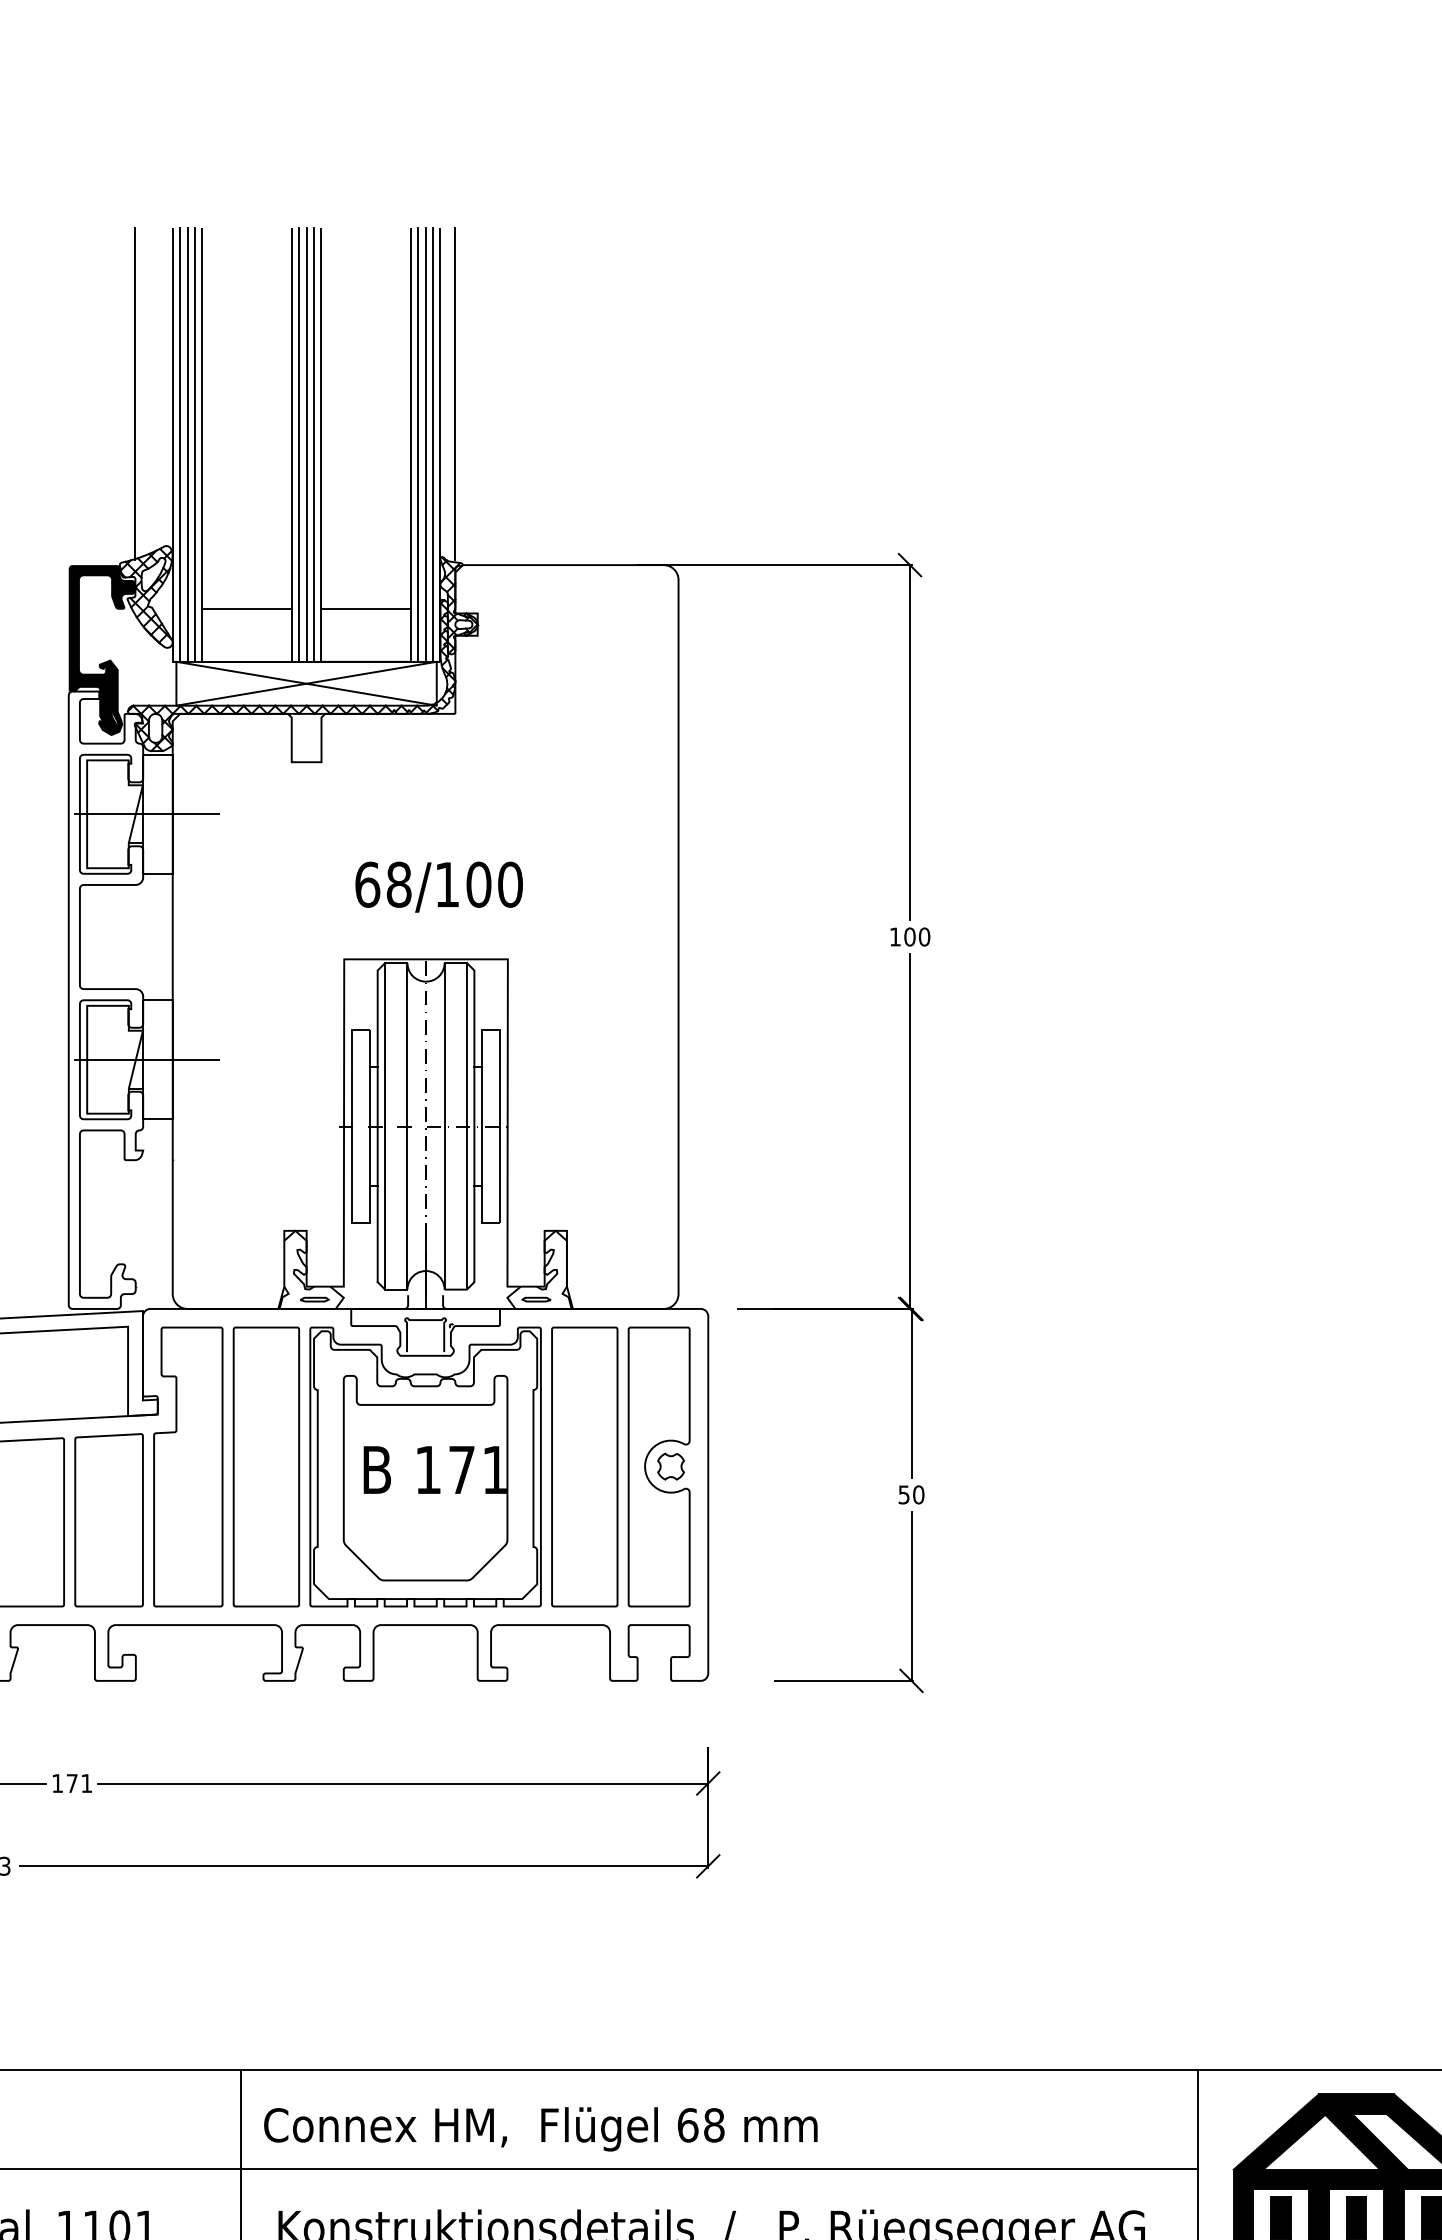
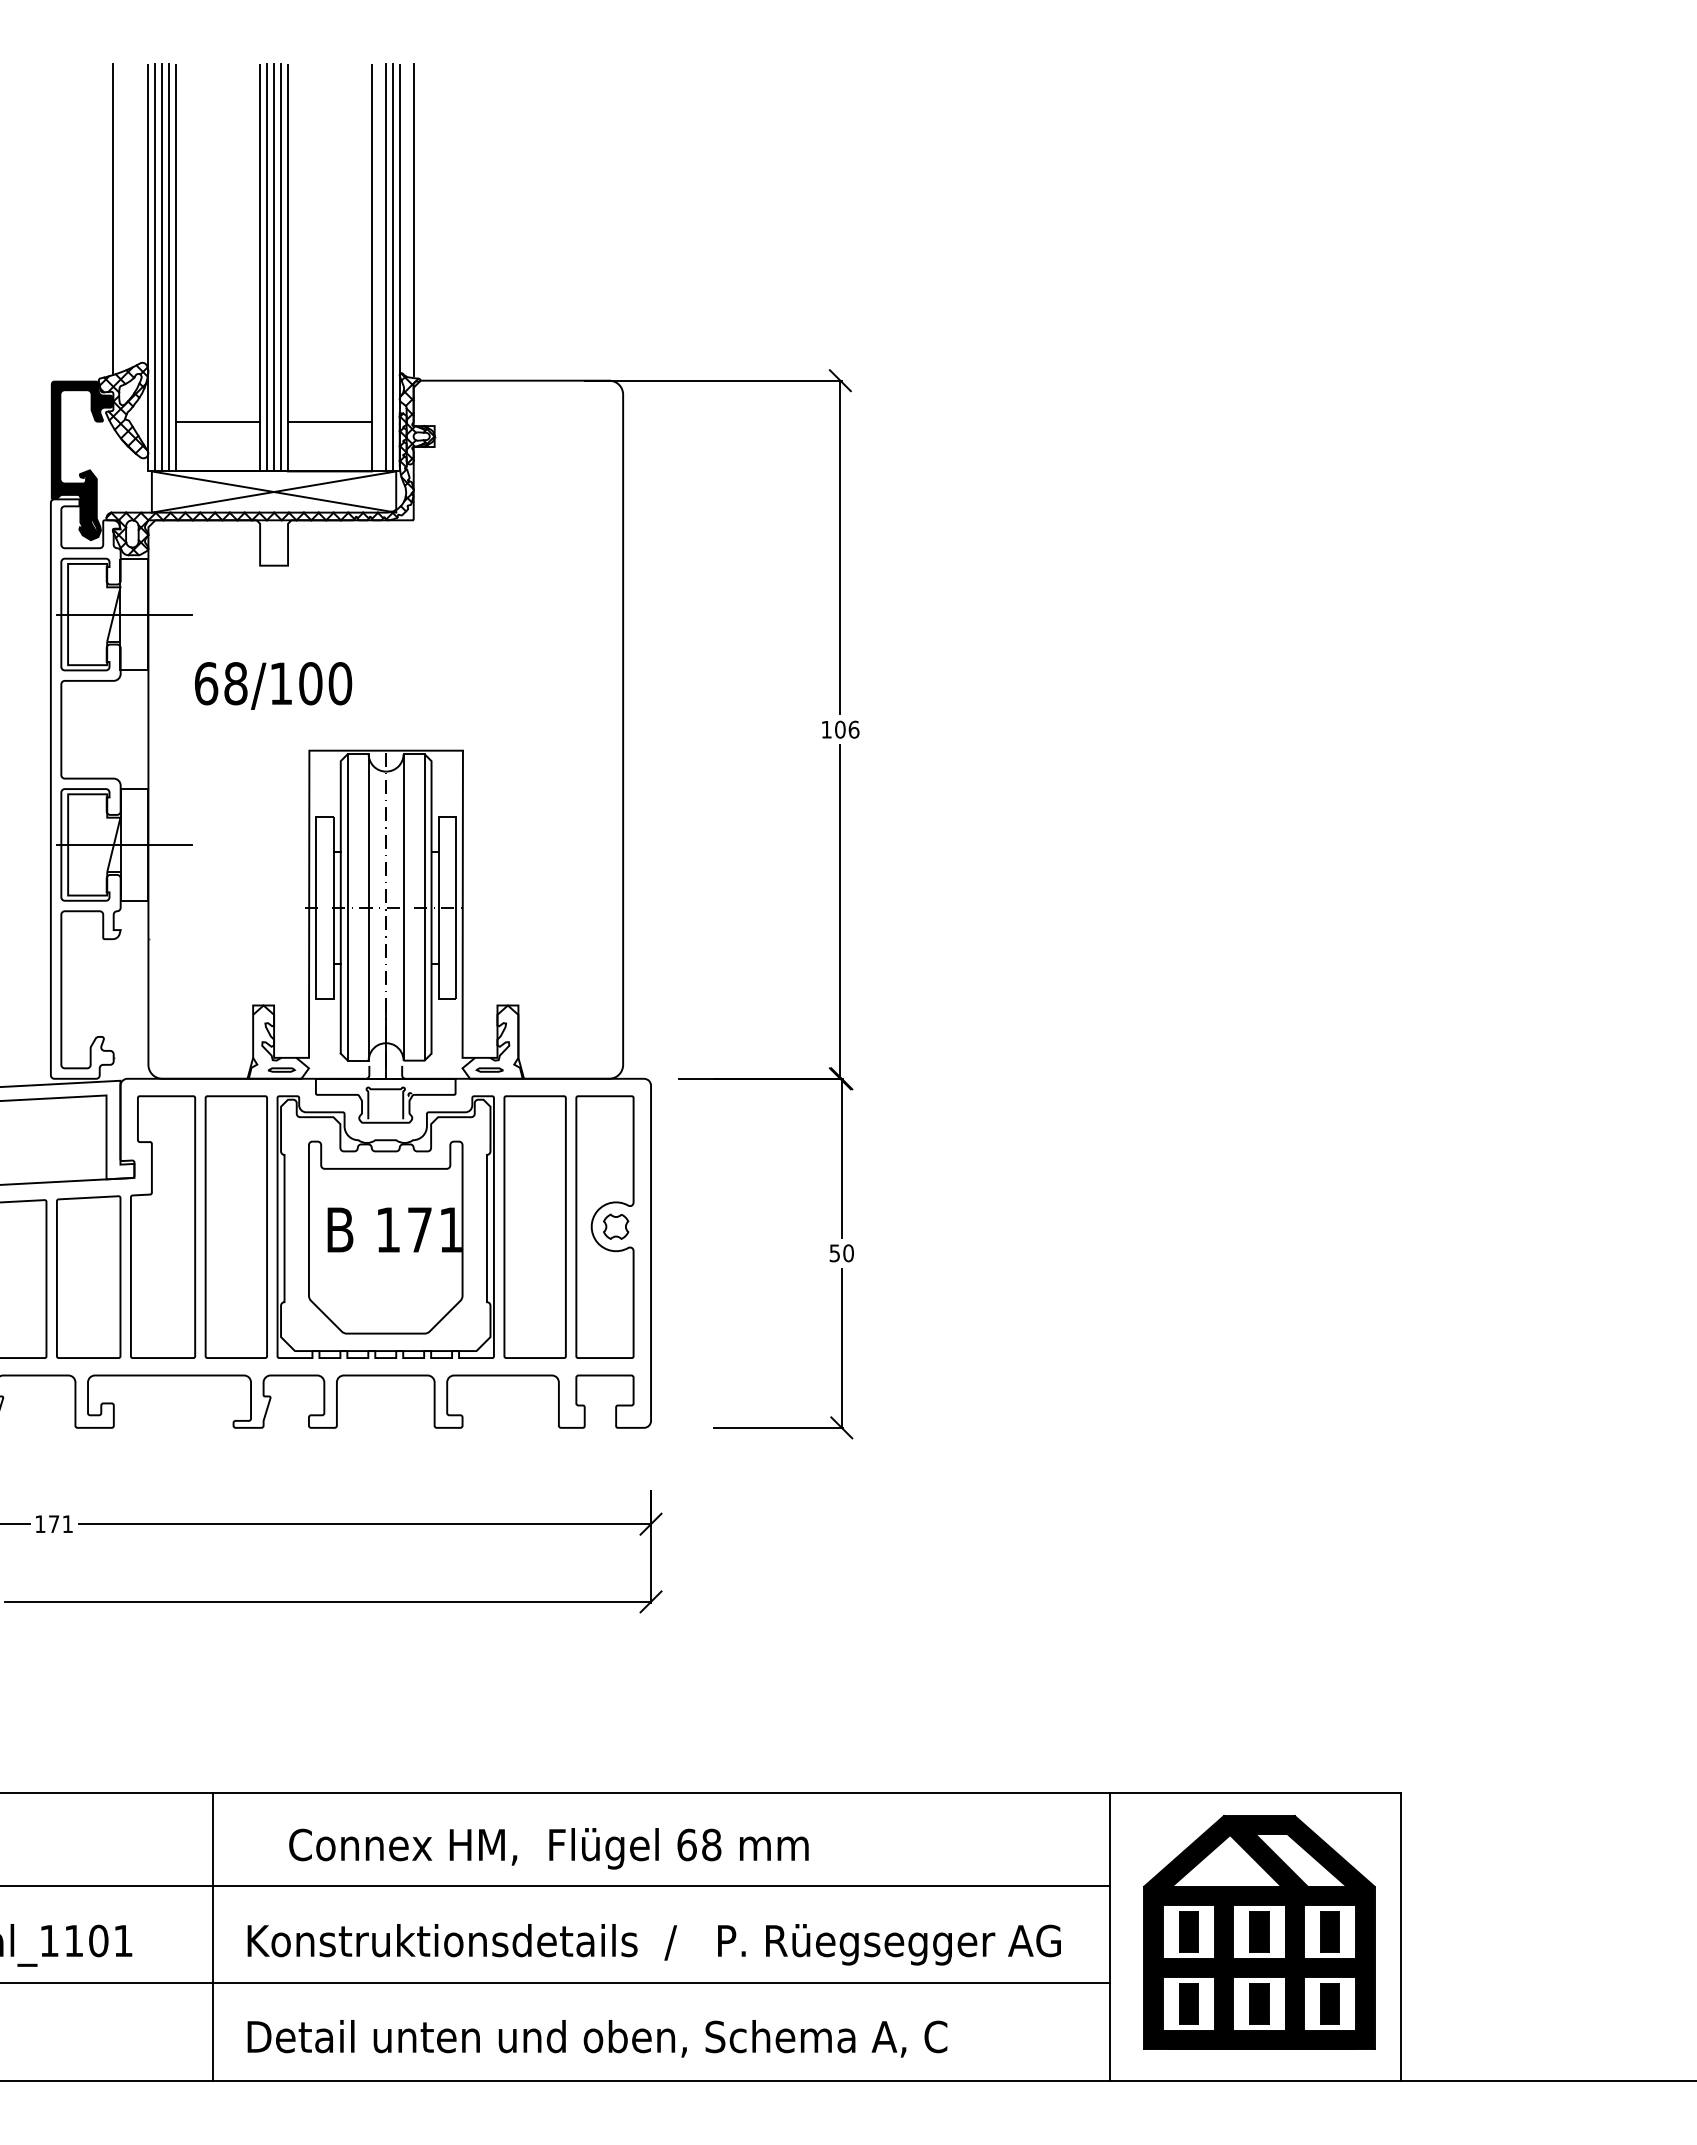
line: (417, 444) -> (378, 267), removed
text: (439, 886) -> (273, 685), moved
text: (923, 936) -> (853, 729), 100 -> 106
text: (540, 2129) -> (548, 1848), moved

